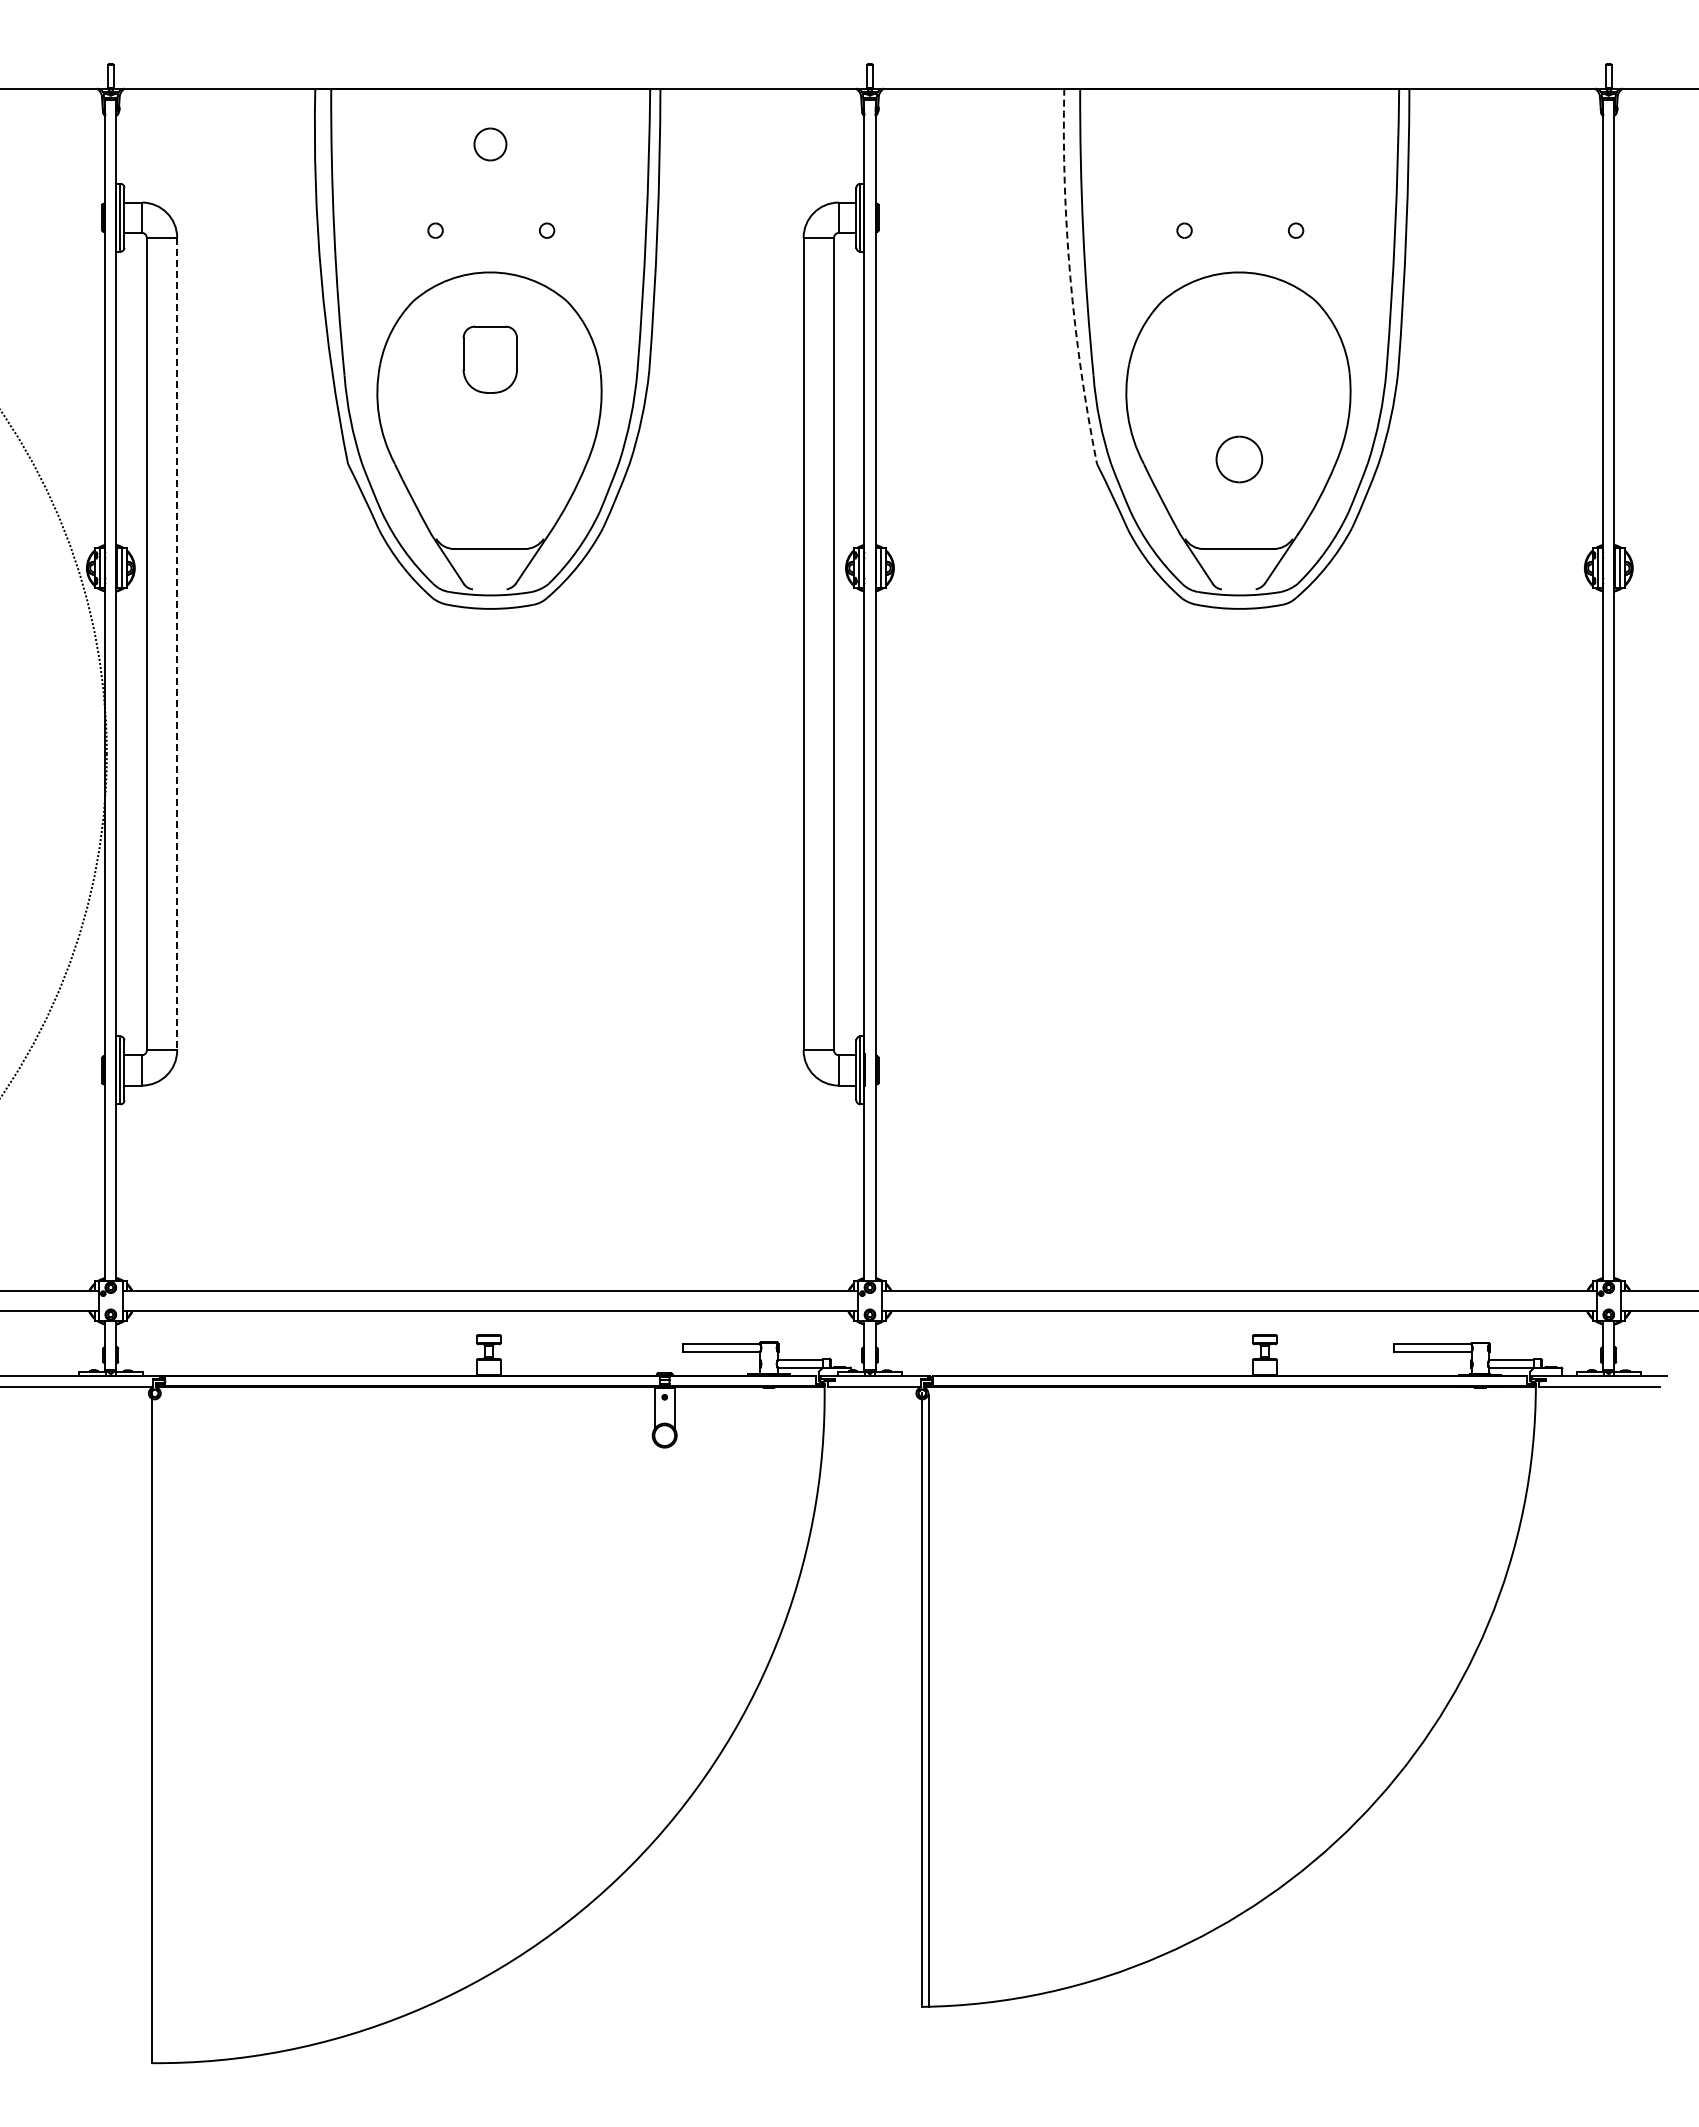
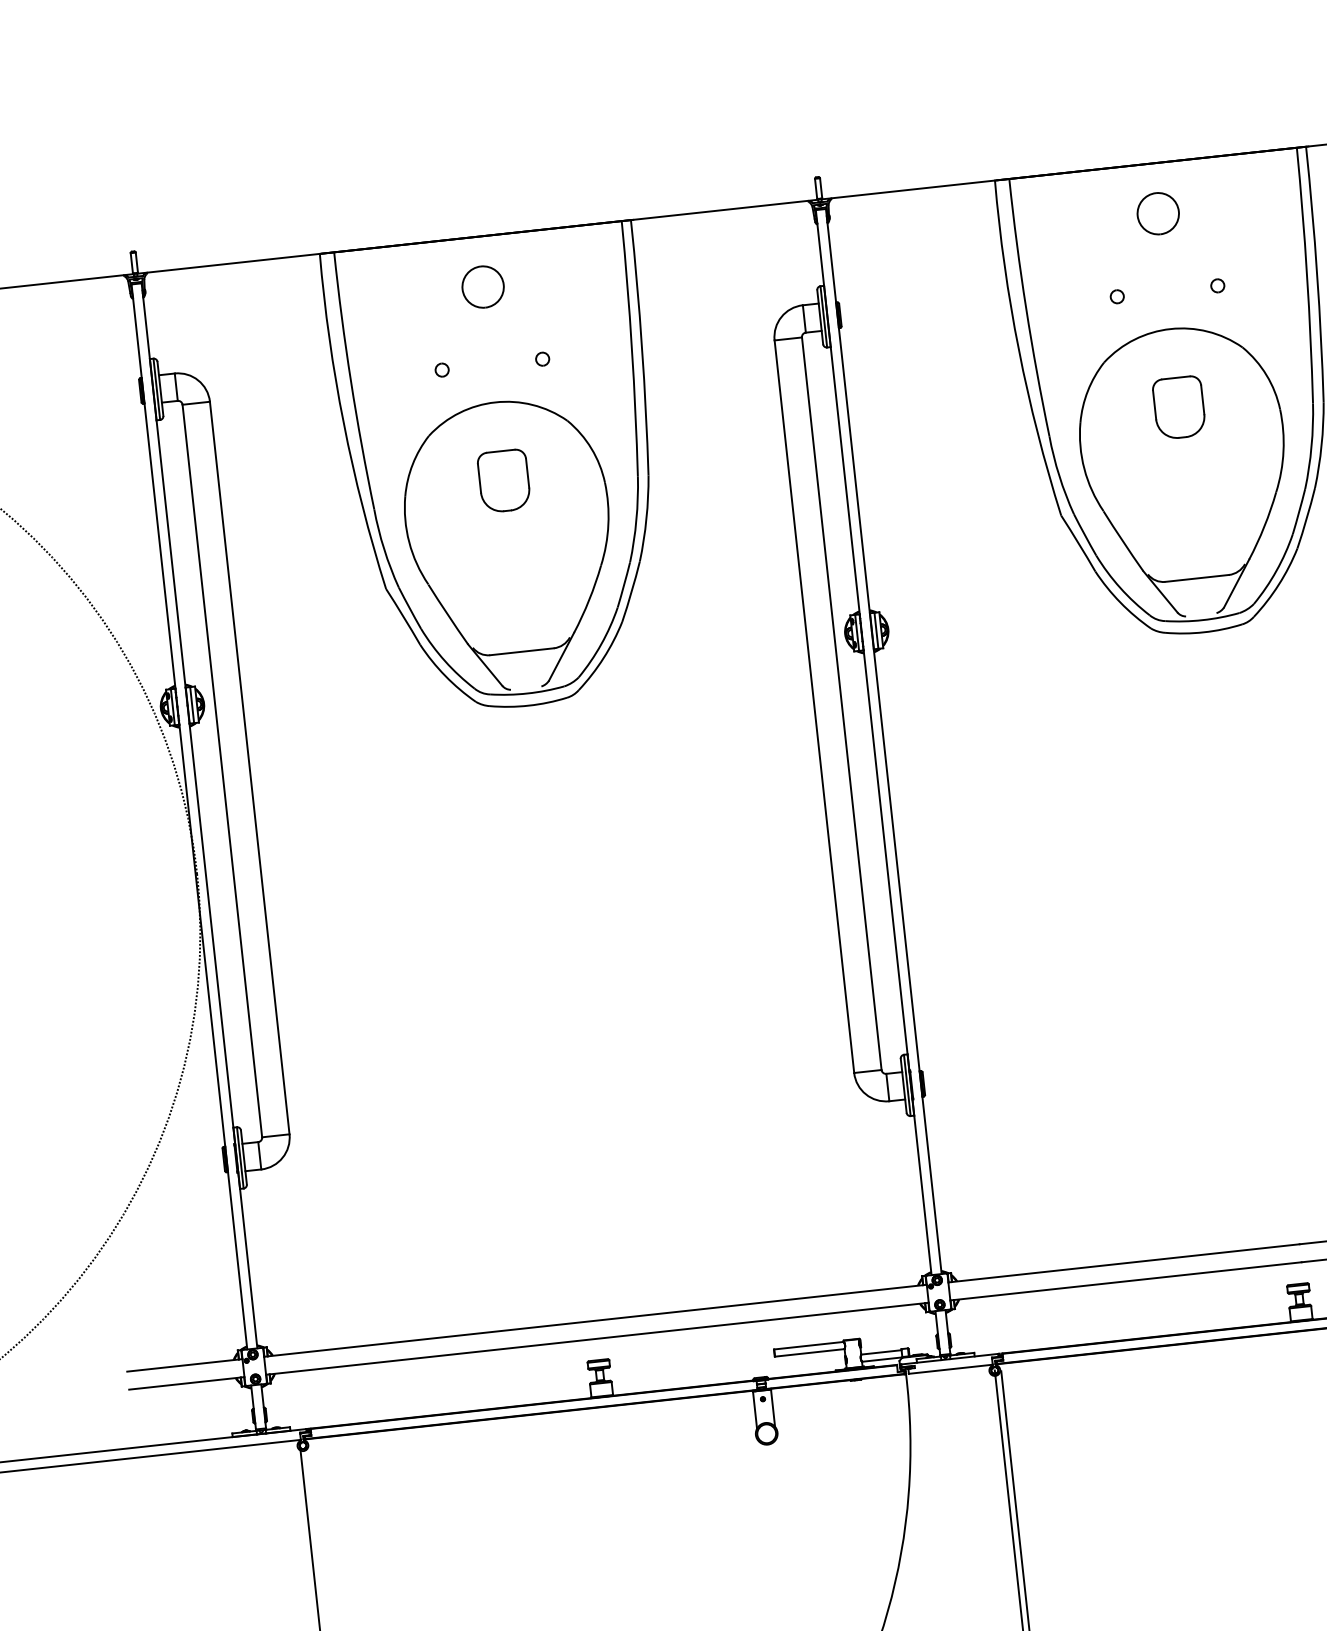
part: (490, 144) -> (483, 287), size x1.43
arc: (1070, 277) -> (1019, 350), dashed -> solid
part: (1238, 359) -> (1178, 407), added
part: (1239, 459) -> (1158, 213), moved
line: (177, 644) -> (250, 768), dashed -> solid

